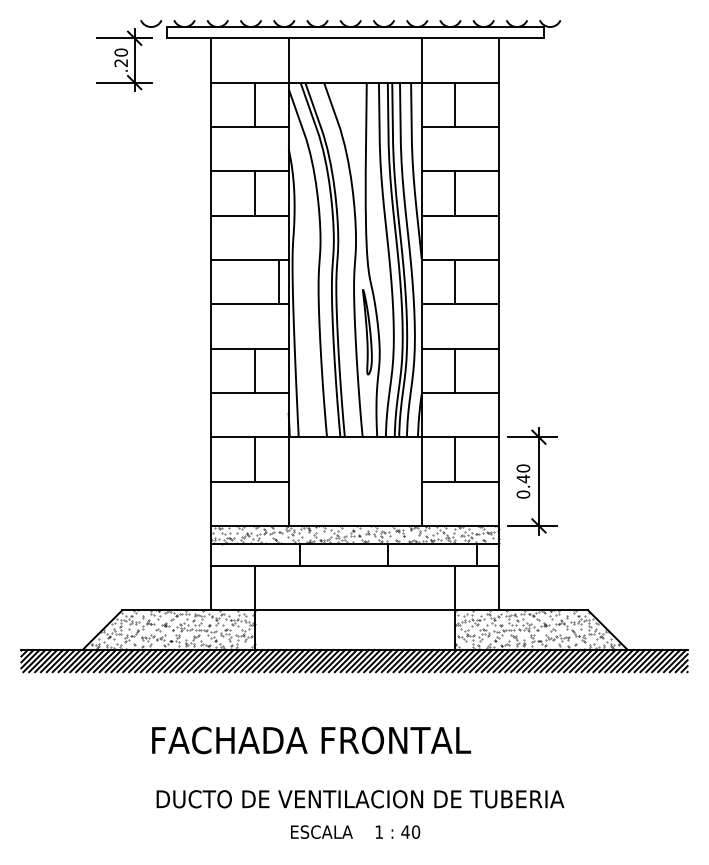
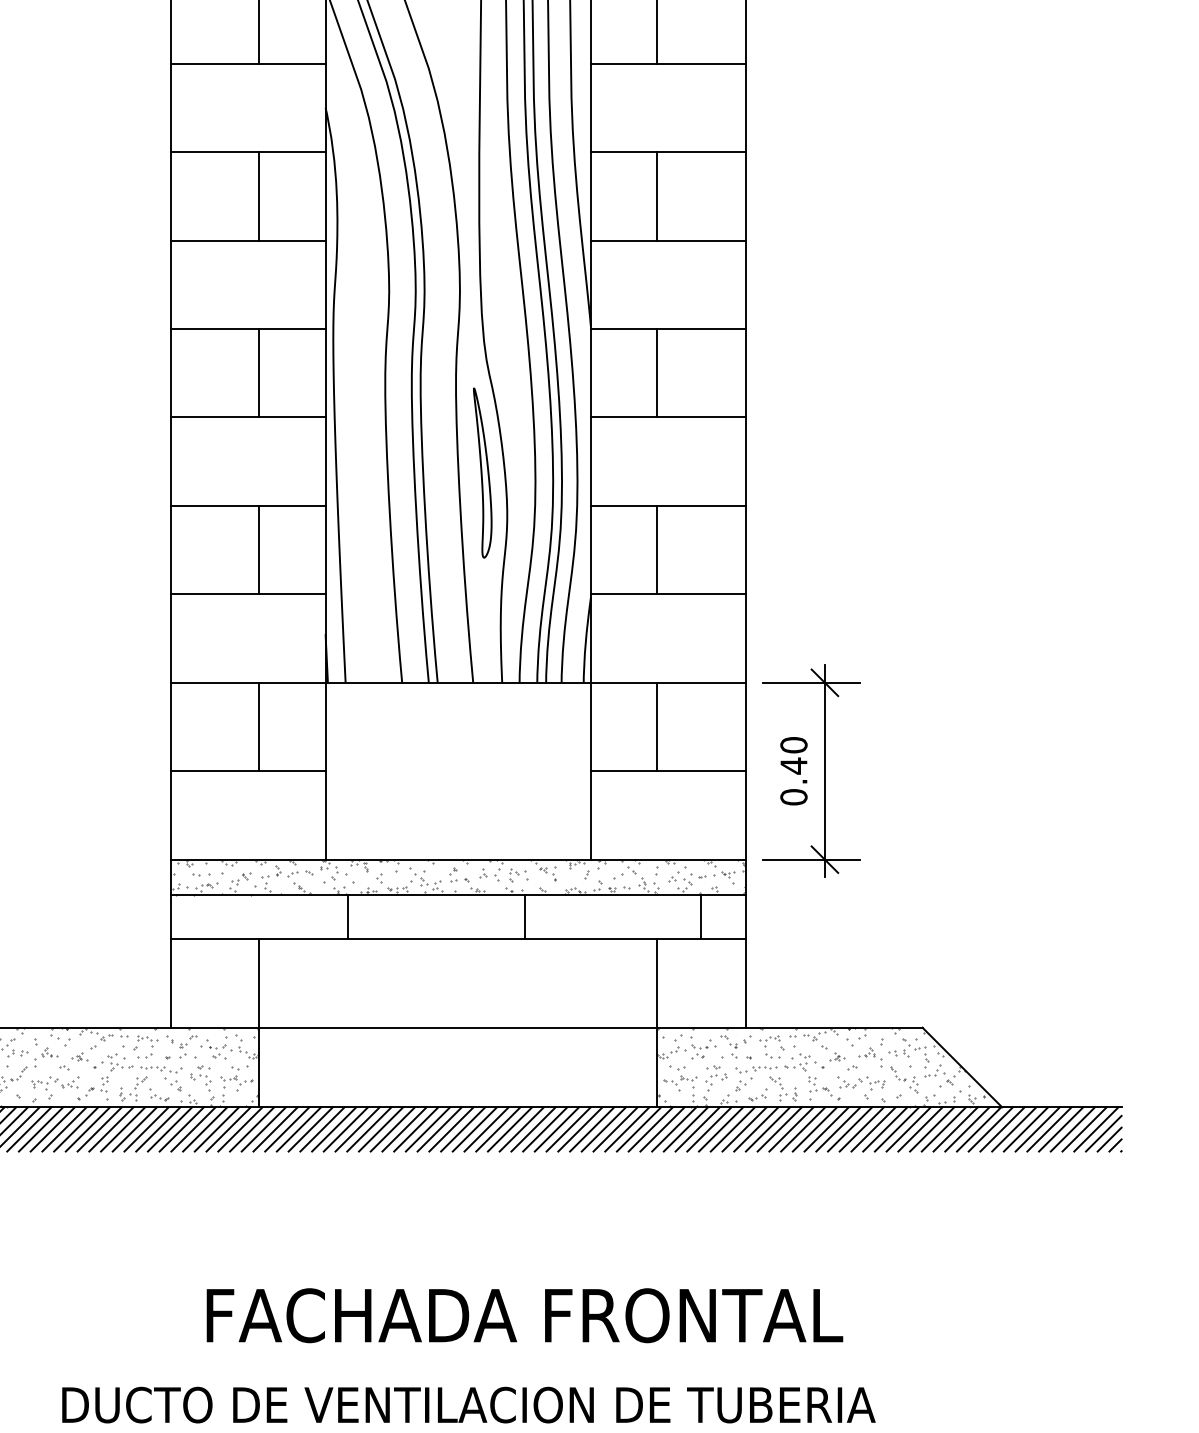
line: (279, 281) -> (259, 372), moved
text: (311, 740) -> (524, 1315), moved

